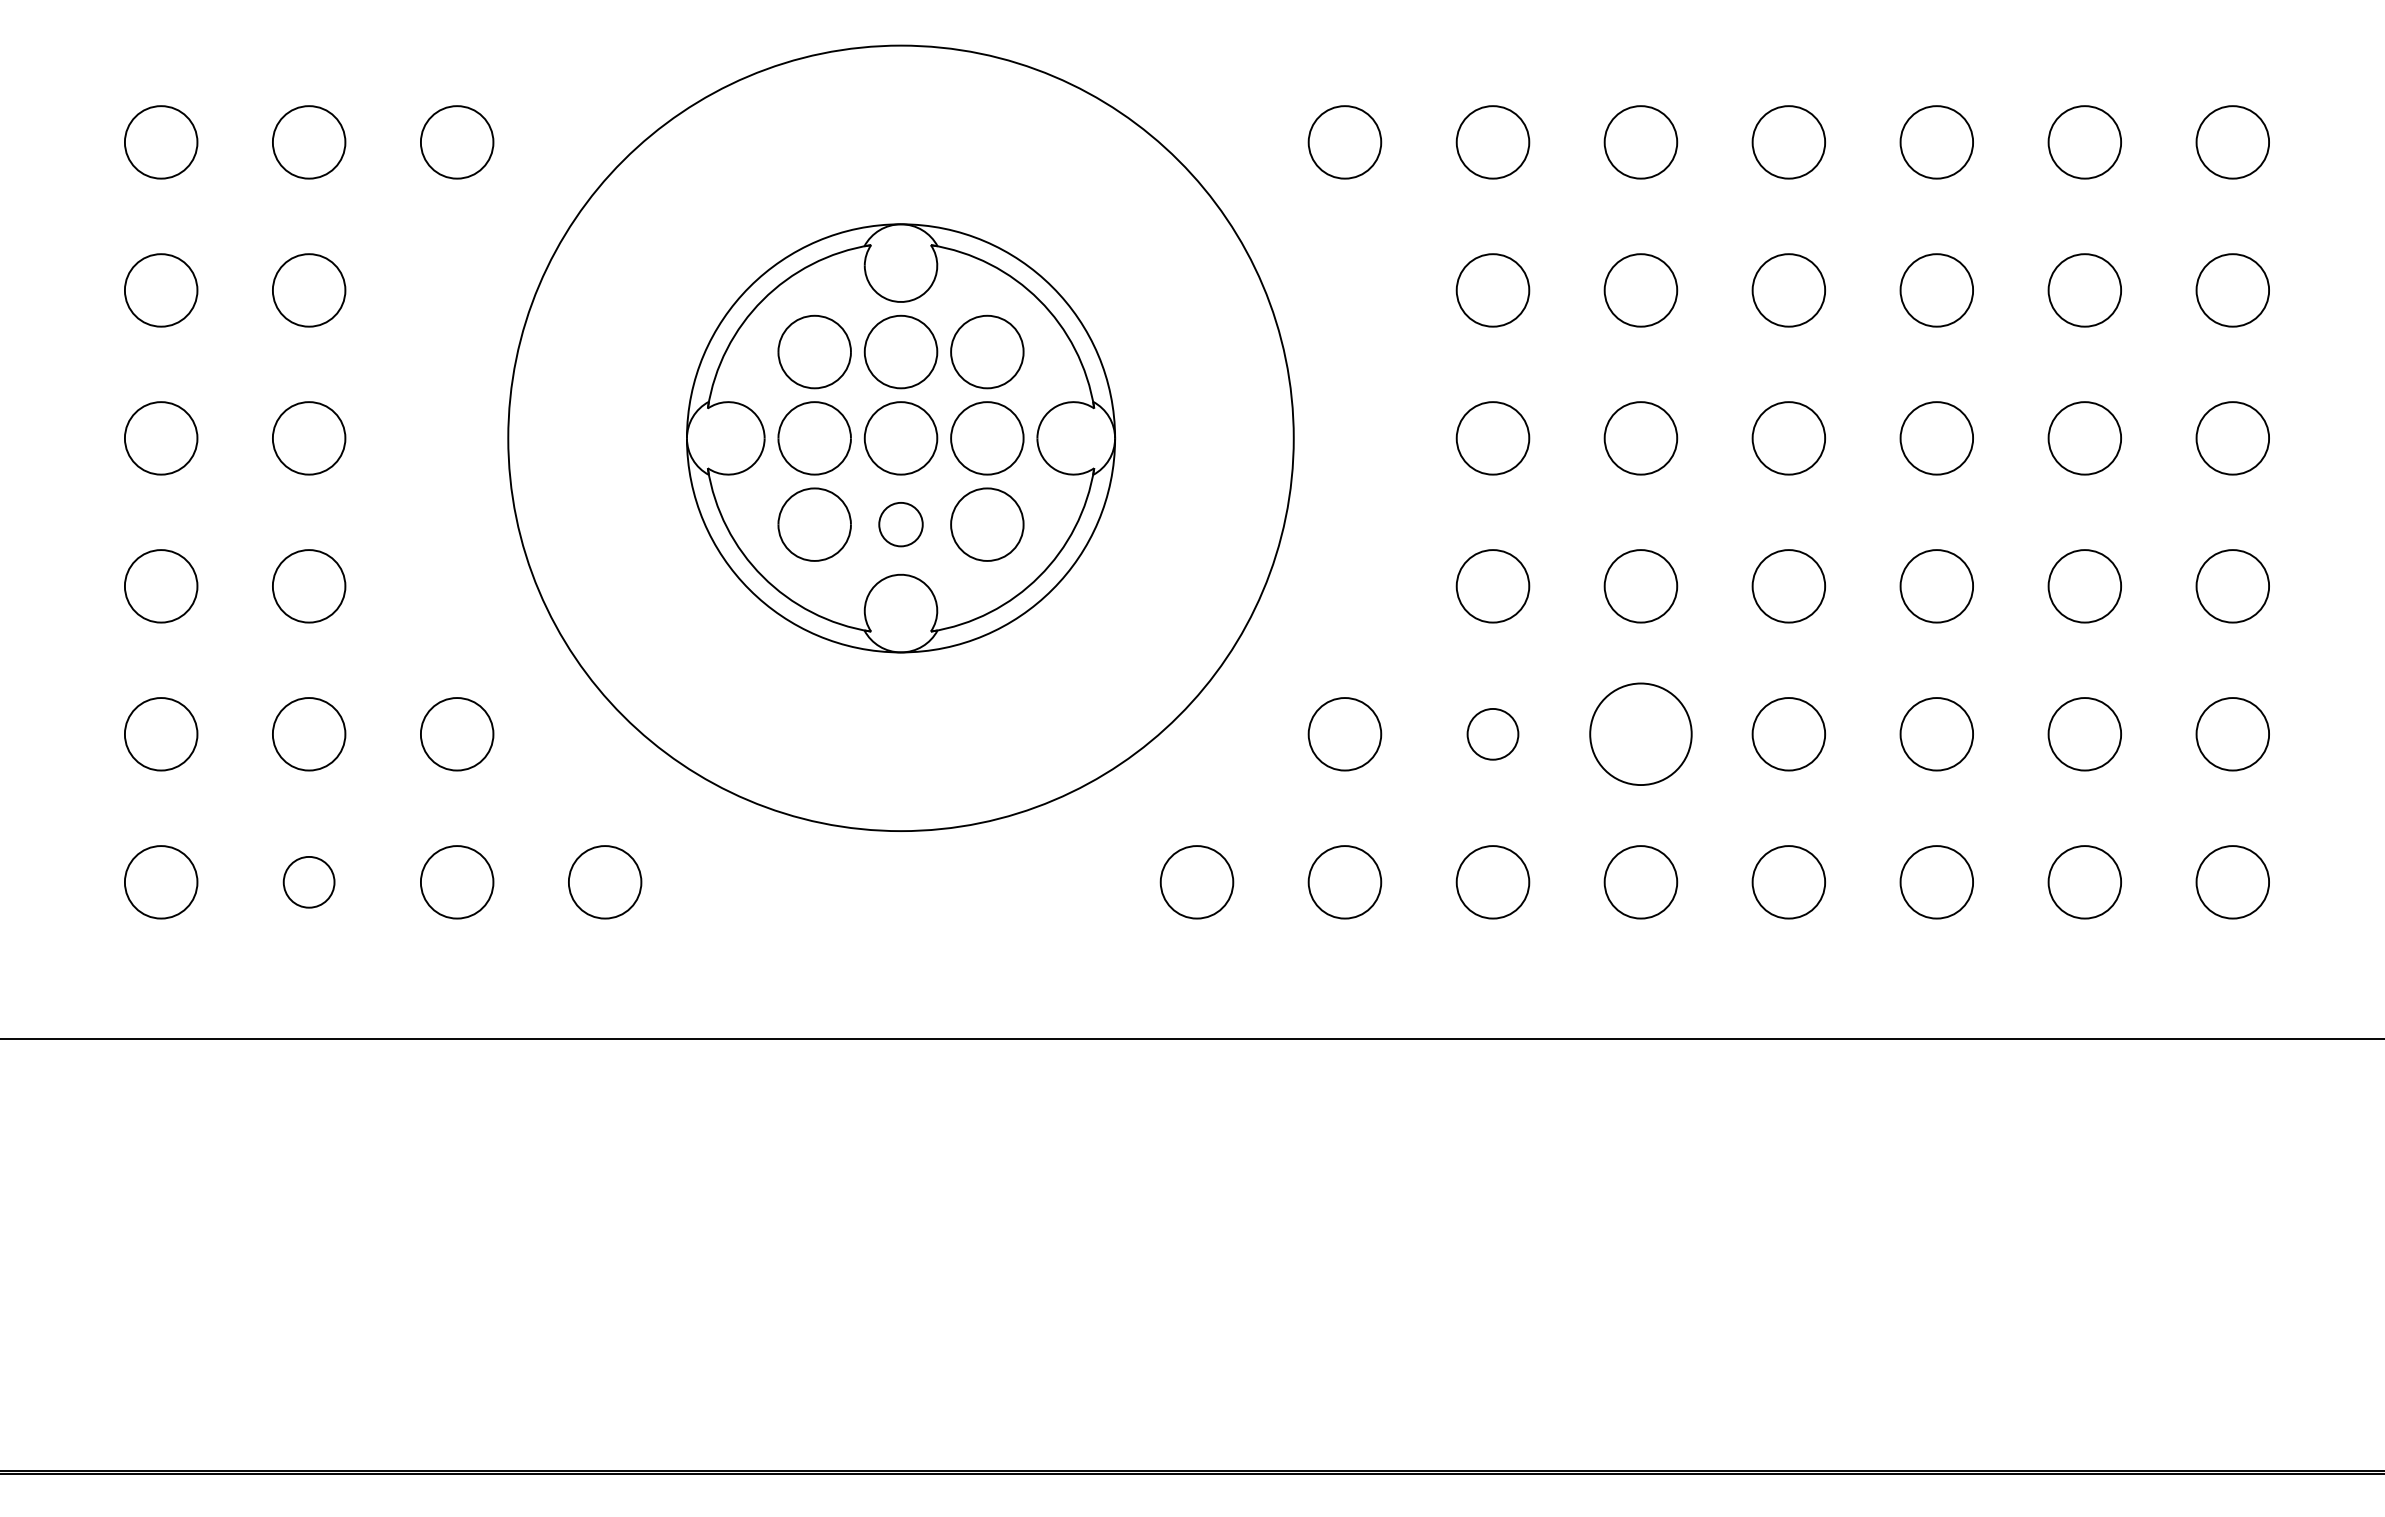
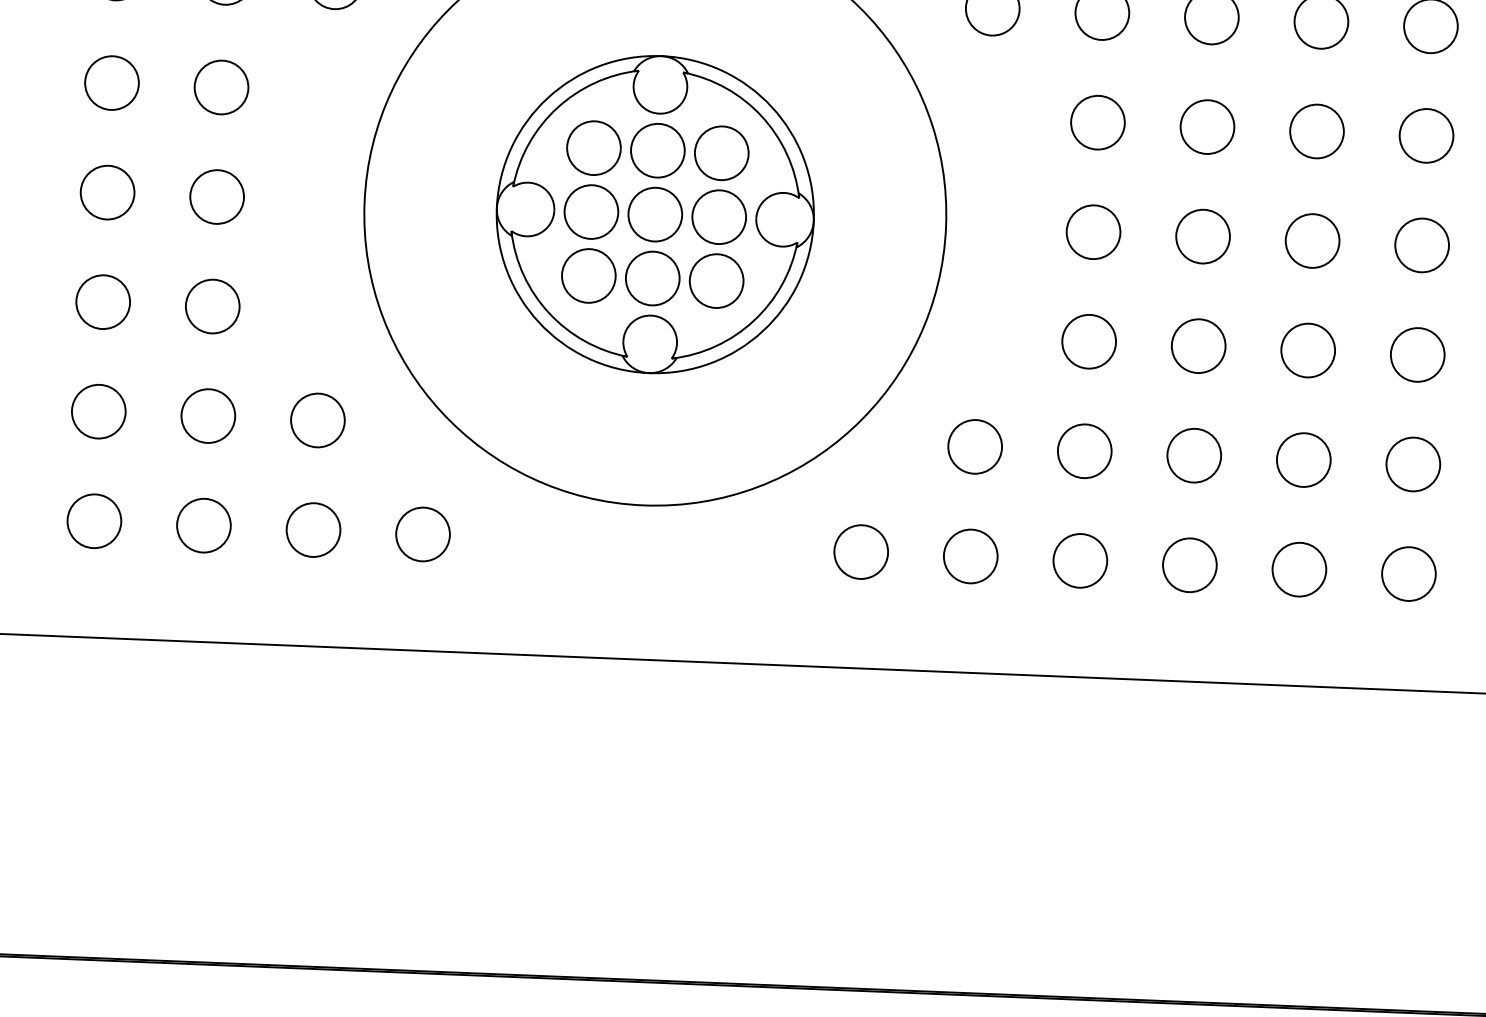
circle: (900, 524) -> (652, 278), size x1.67
circle: (1492, 734) -> (1084, 451), size x1.43
circle: (1640, 734) -> (1193, 455), size x0.71
circle: (308, 882) -> (203, 525), size x1.43

